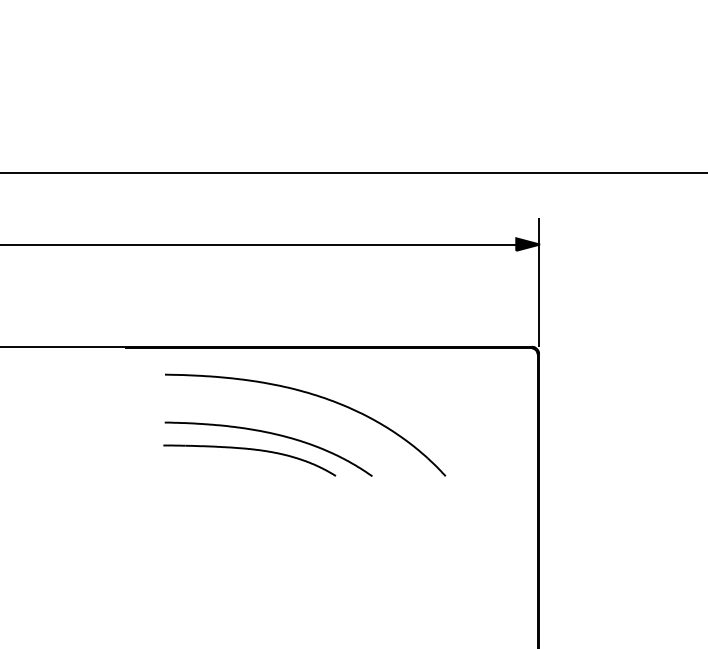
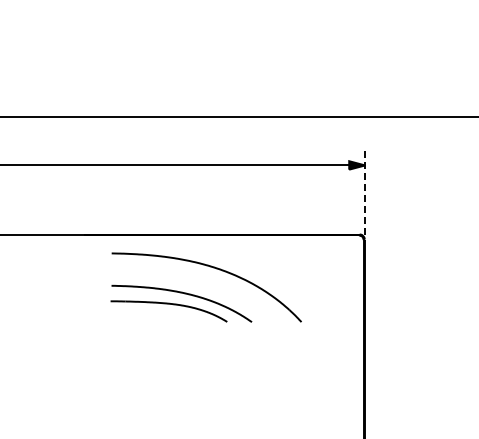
line: (538, 281) -> (364, 190), solid -> dashed

